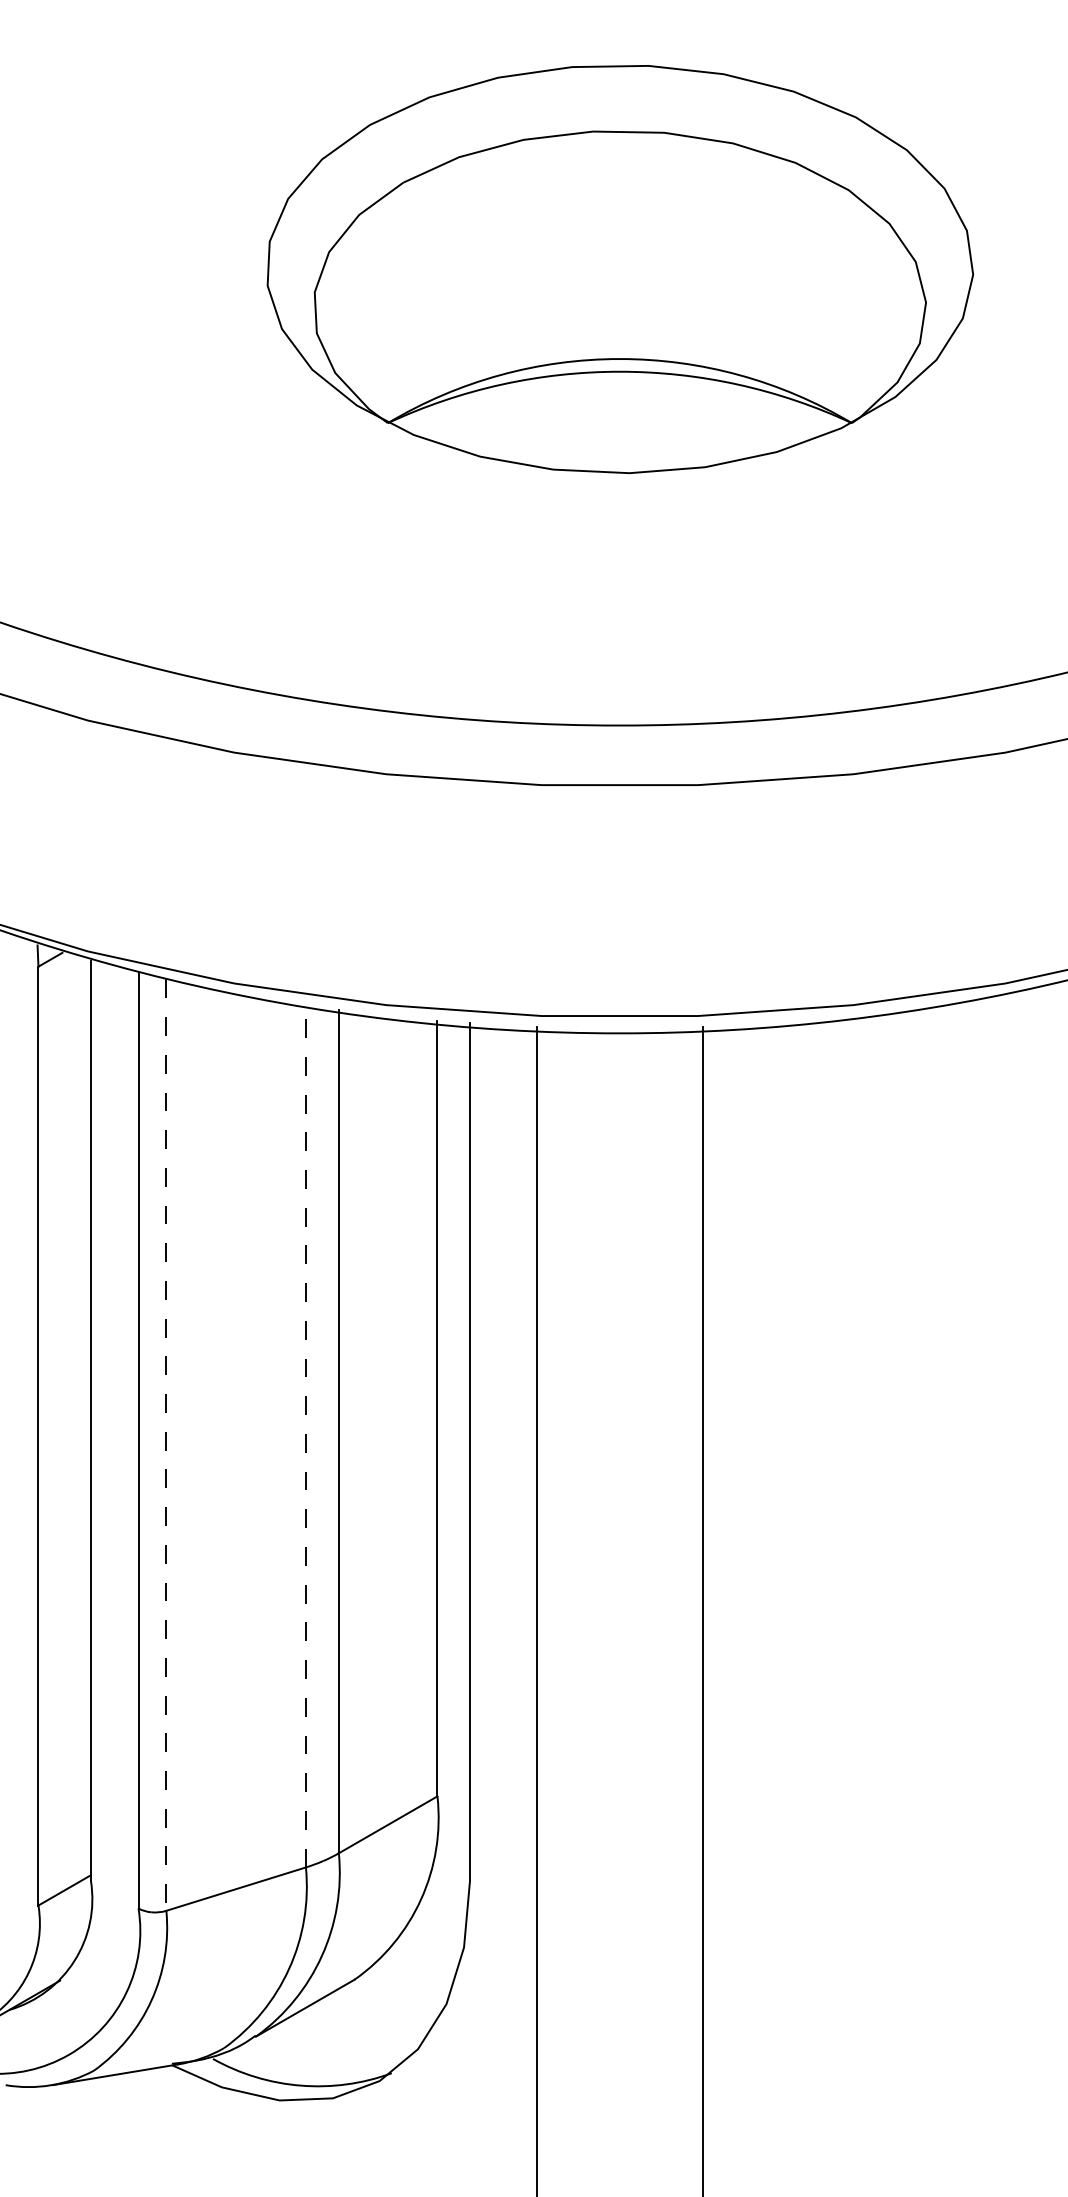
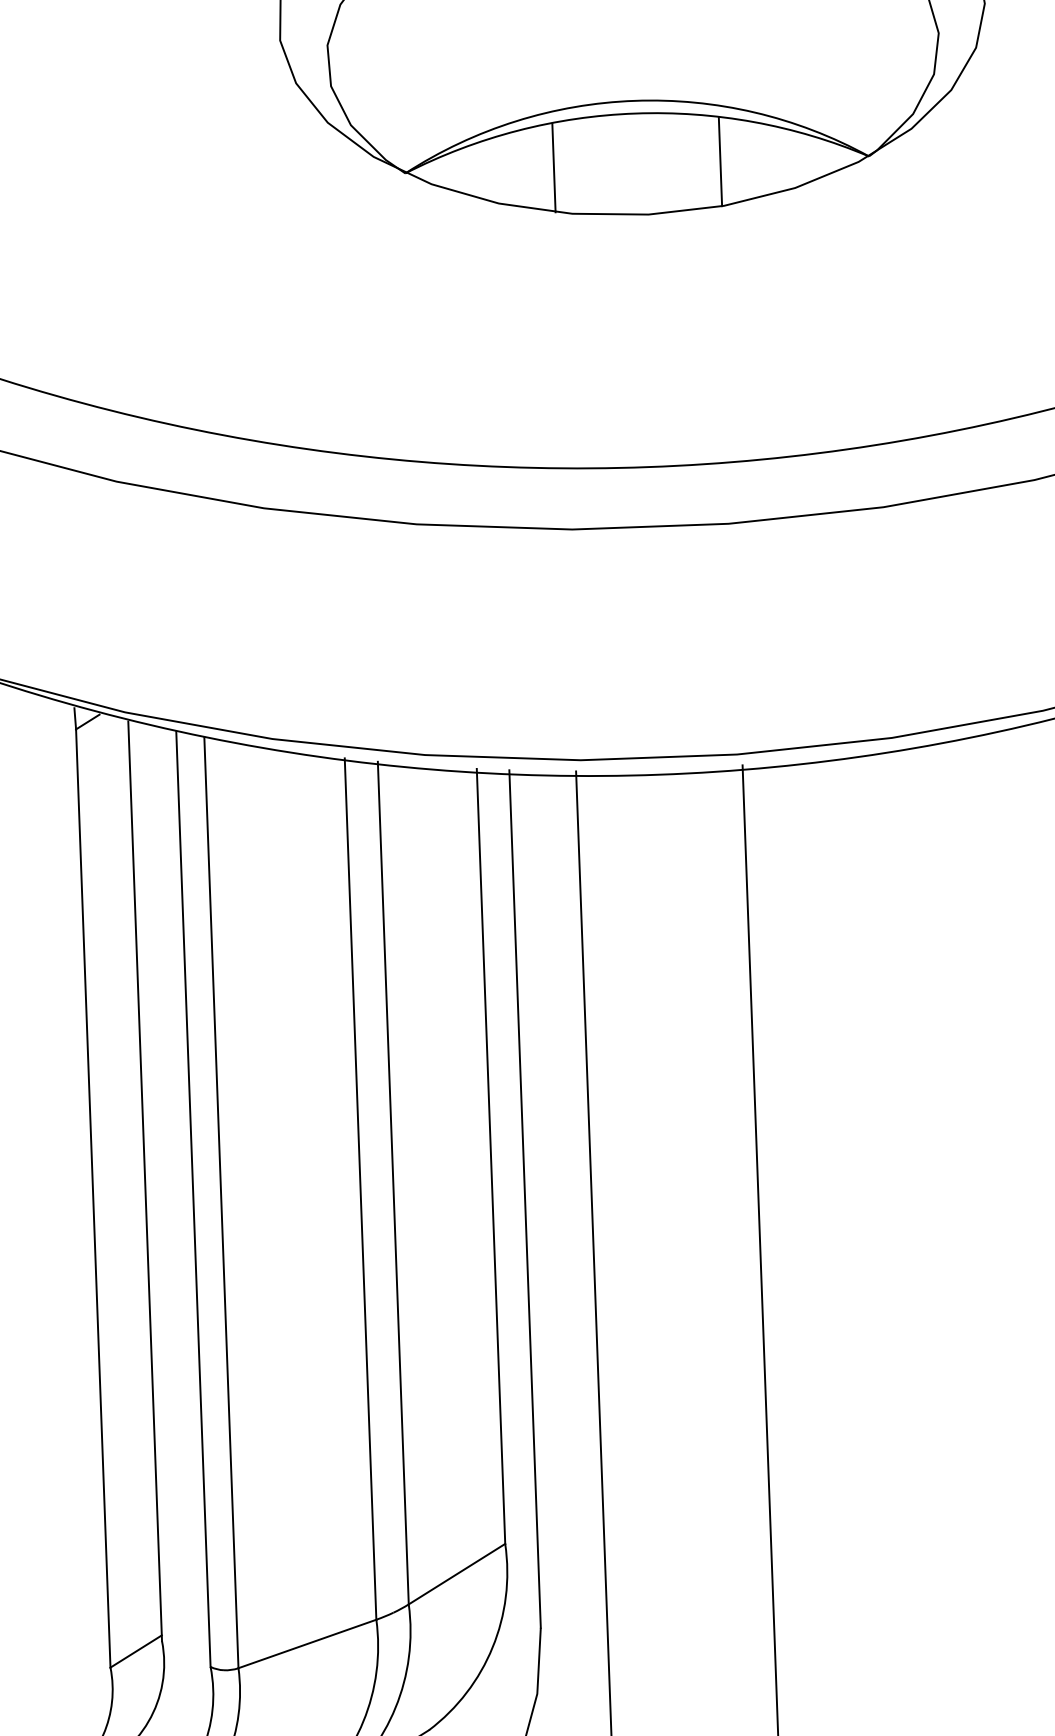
line: (536, 422) -> (553, 167), added
line: (703, 422) -> (720, 161), added
line: (305, 1436) -> (360, 1189), dashed -> solid
line: (166, 1445) -> (221, 1203), dashed -> solid

